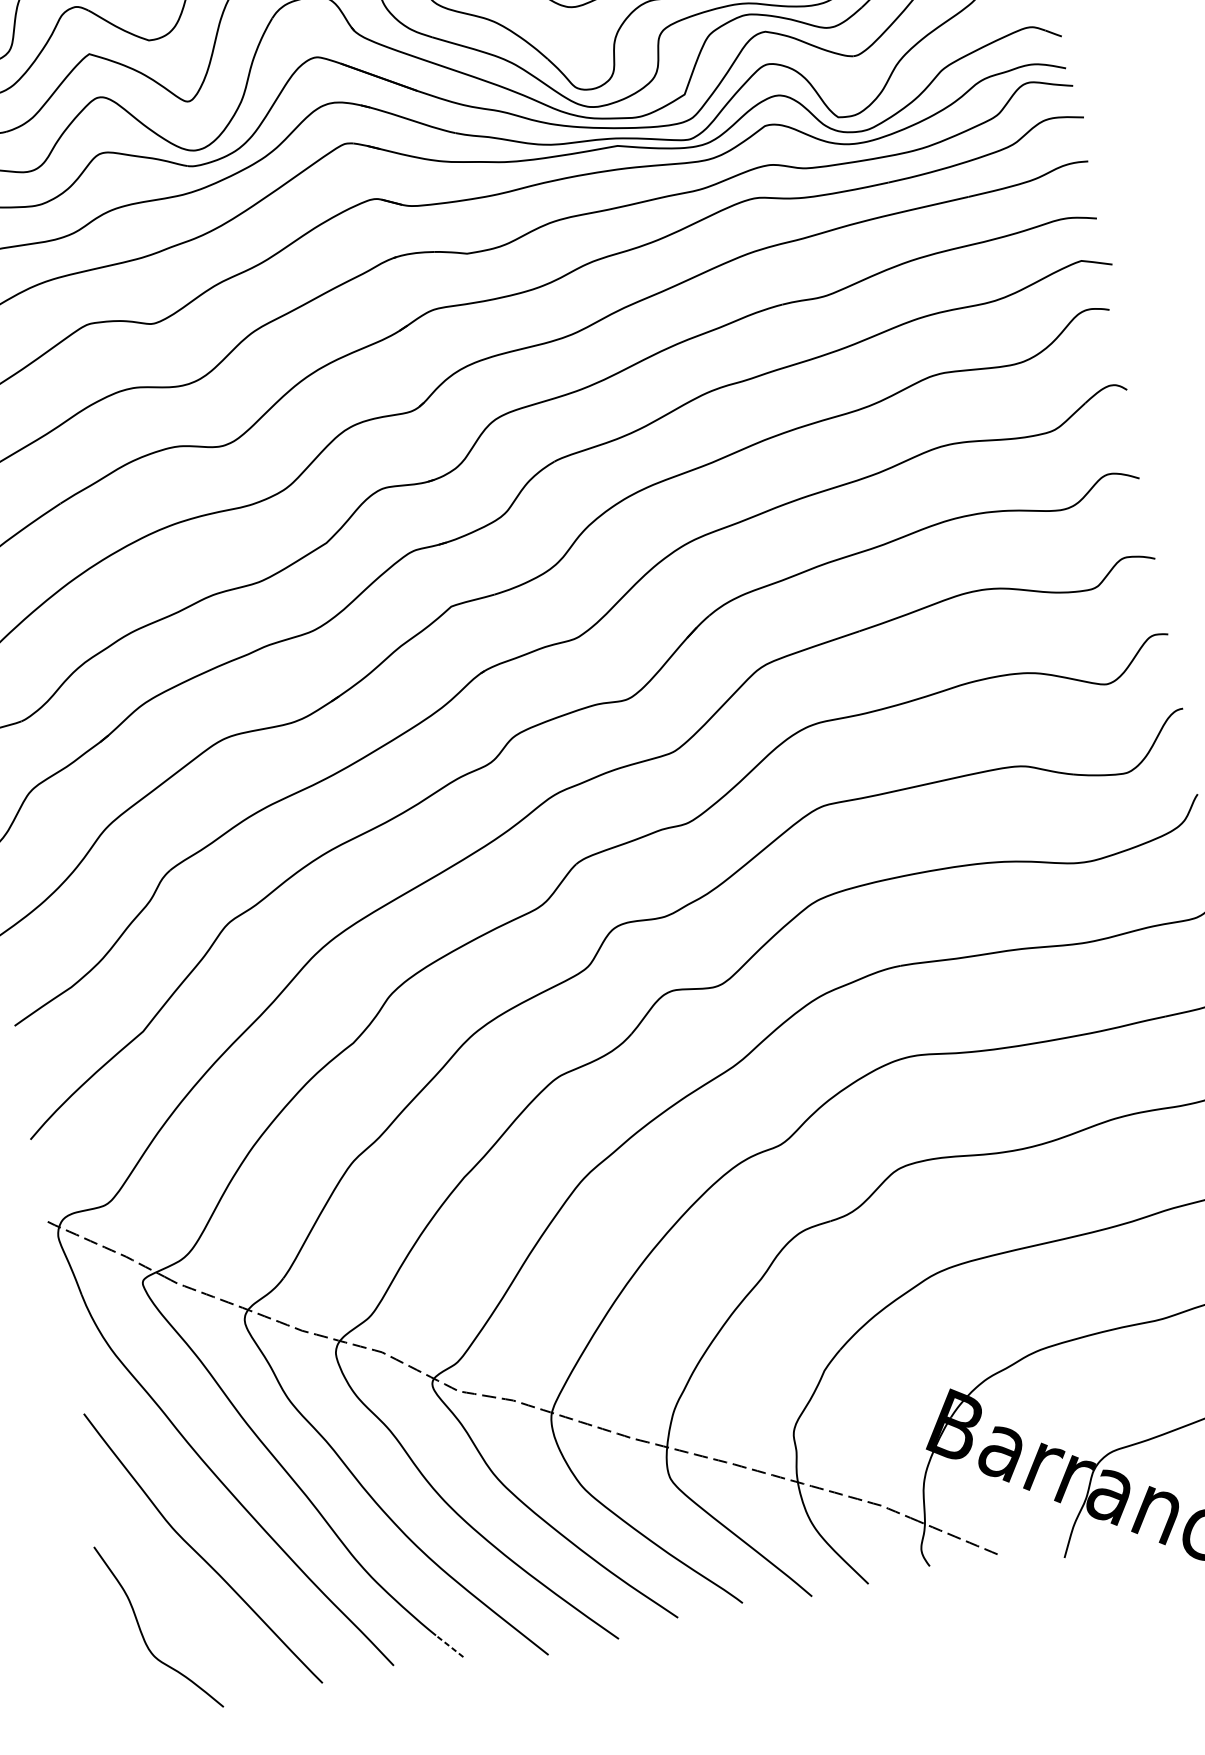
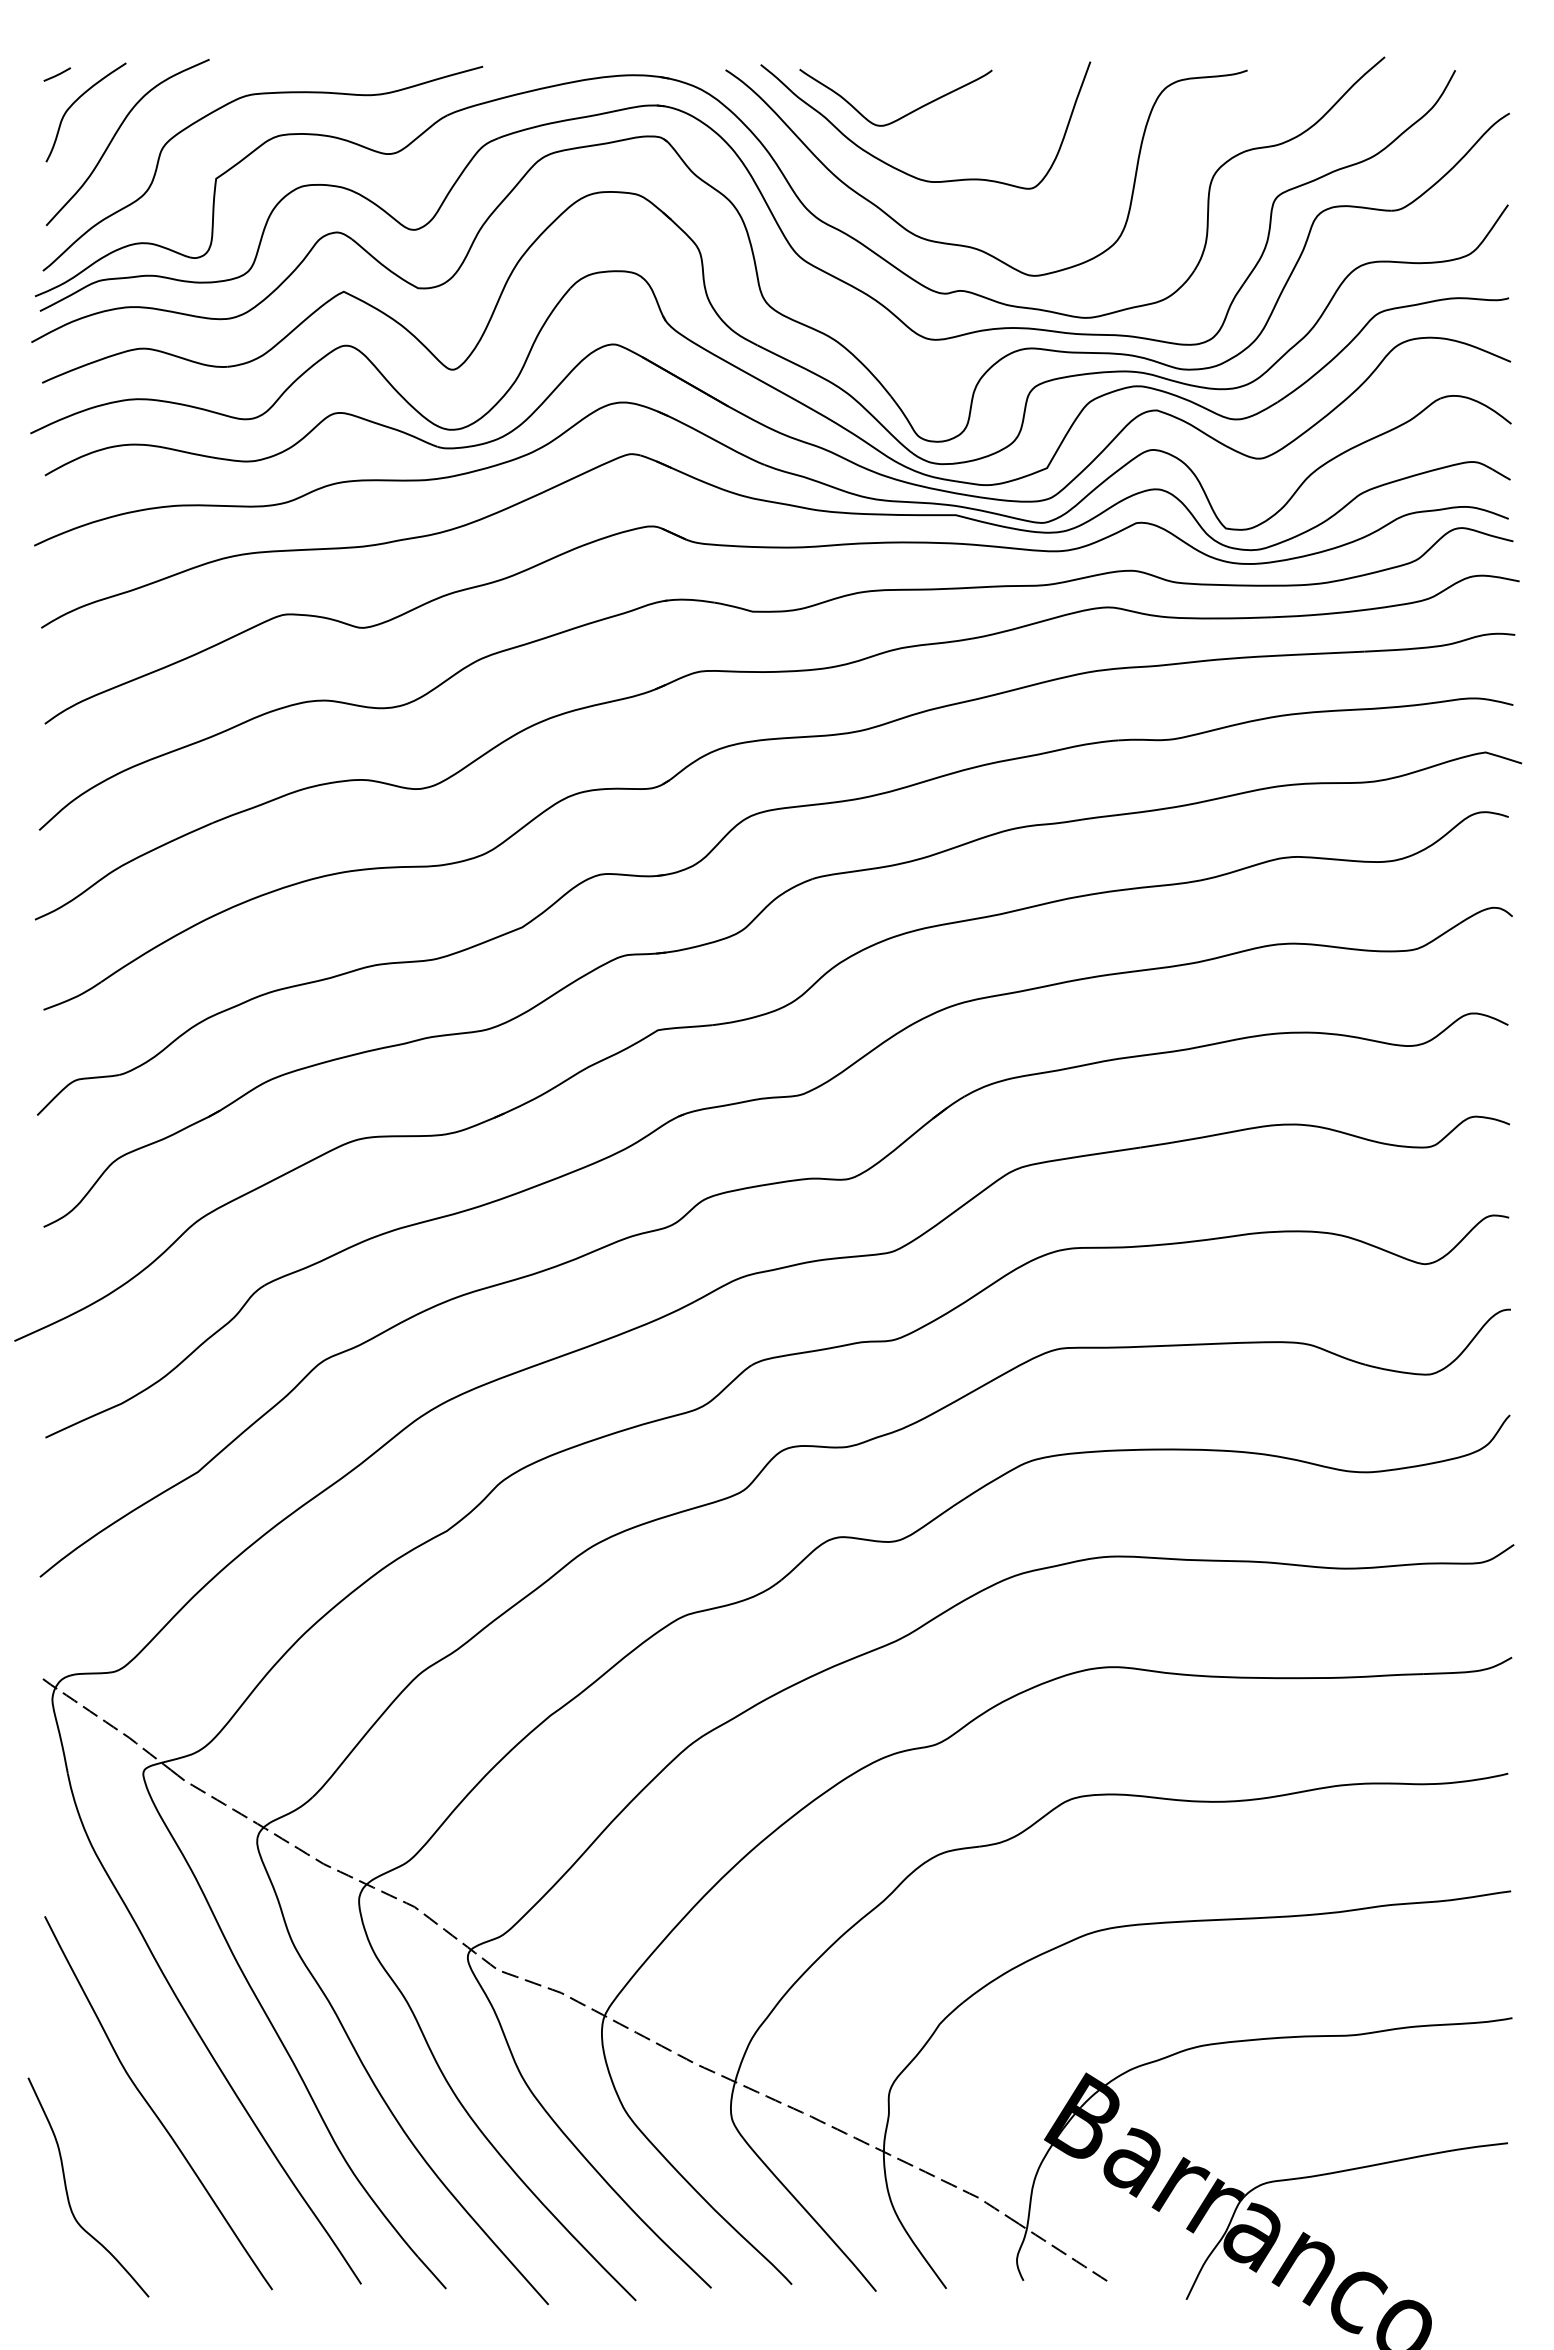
line: (449, 1645) -> (432, 2272), dashed -> solid

